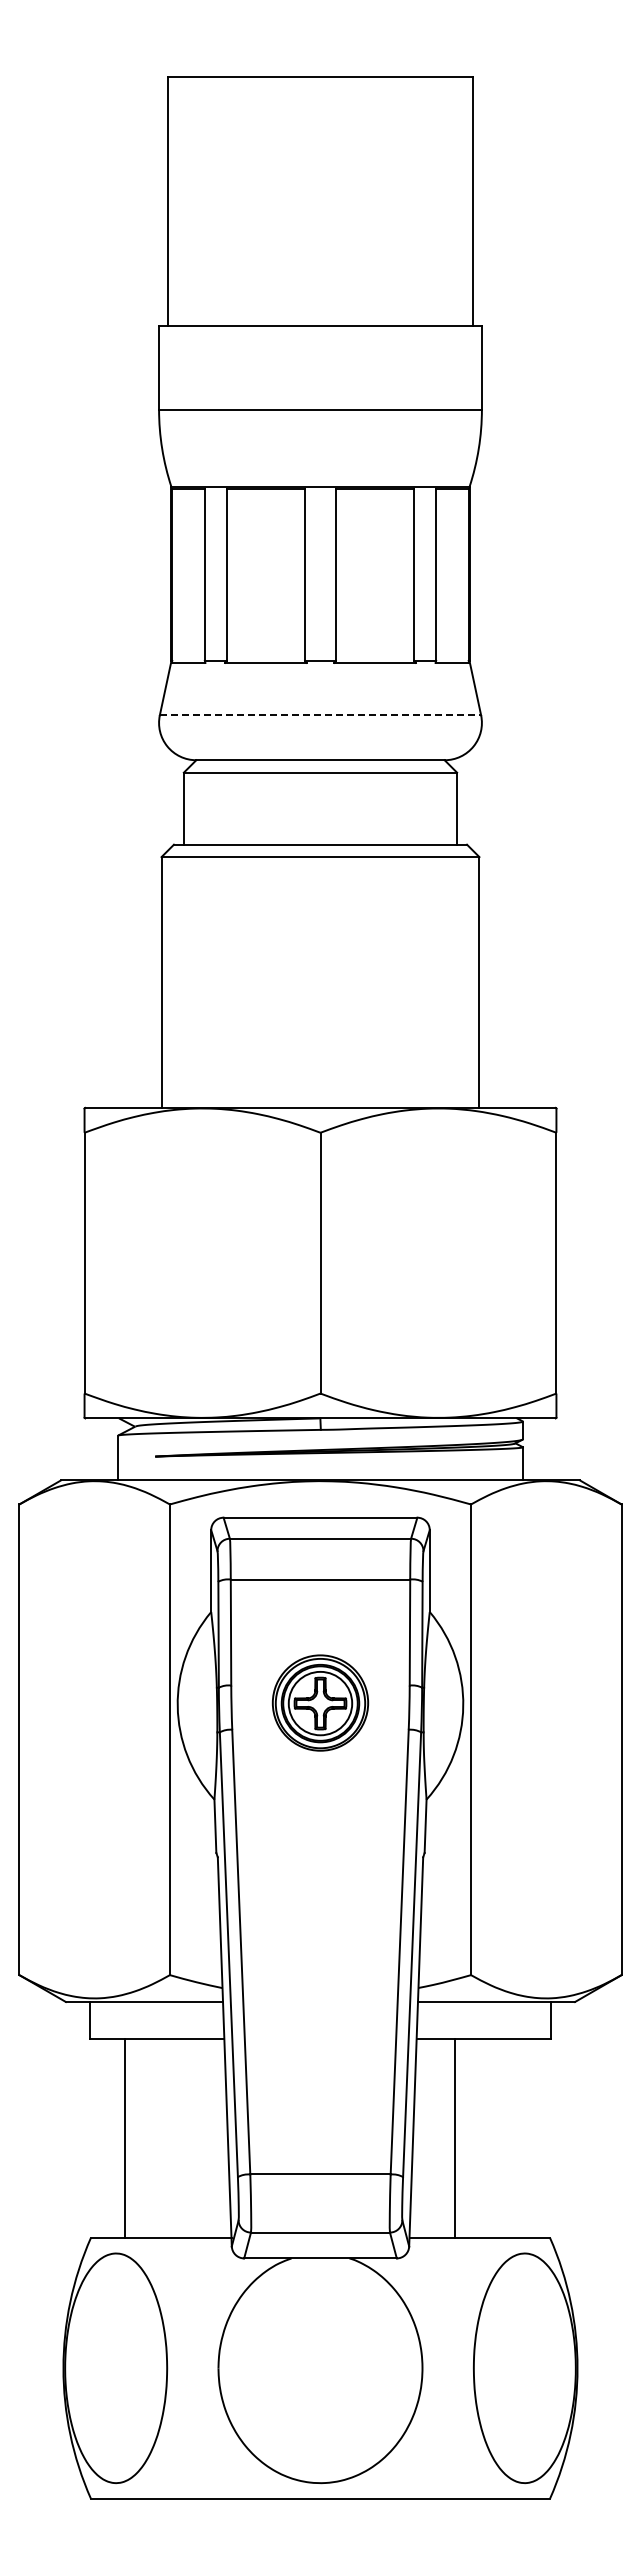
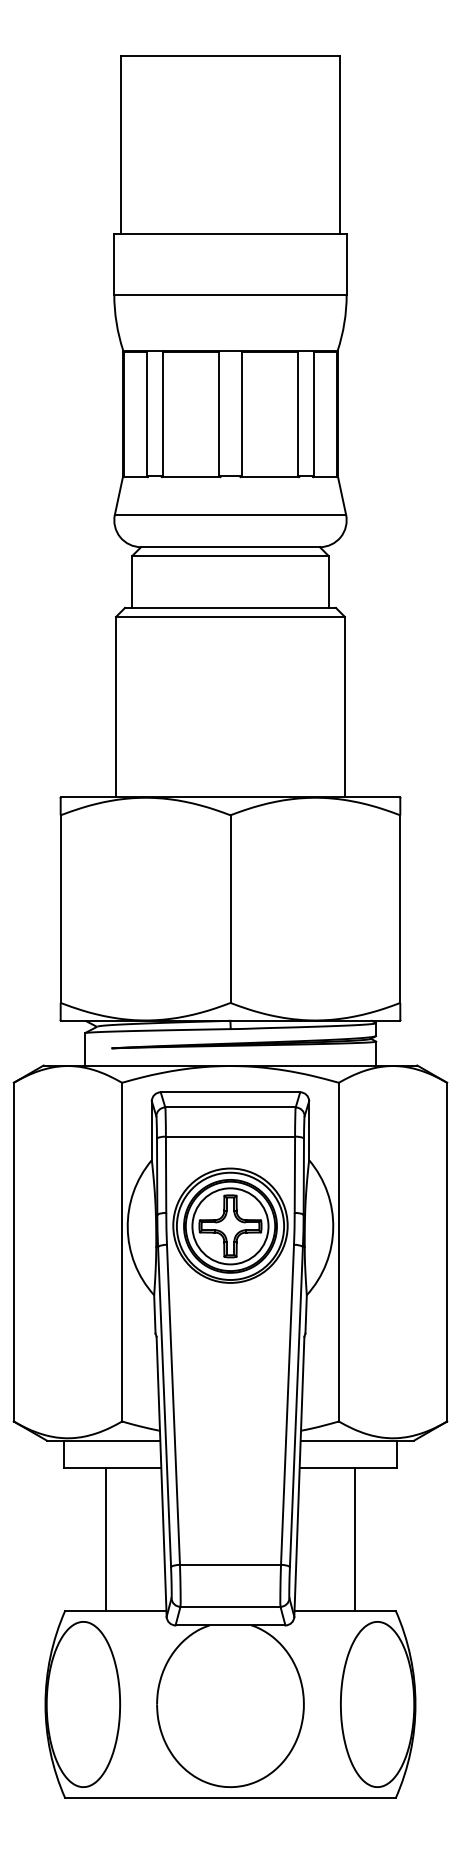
line: (320, 715) -> (230, 514), dashed -> solid
part: (320, 1702) -> (230, 1225), size x1.67
line: (124, 2138) -> (105, 1539), moved
line: (455, 2138) -> (355, 1539), moved

